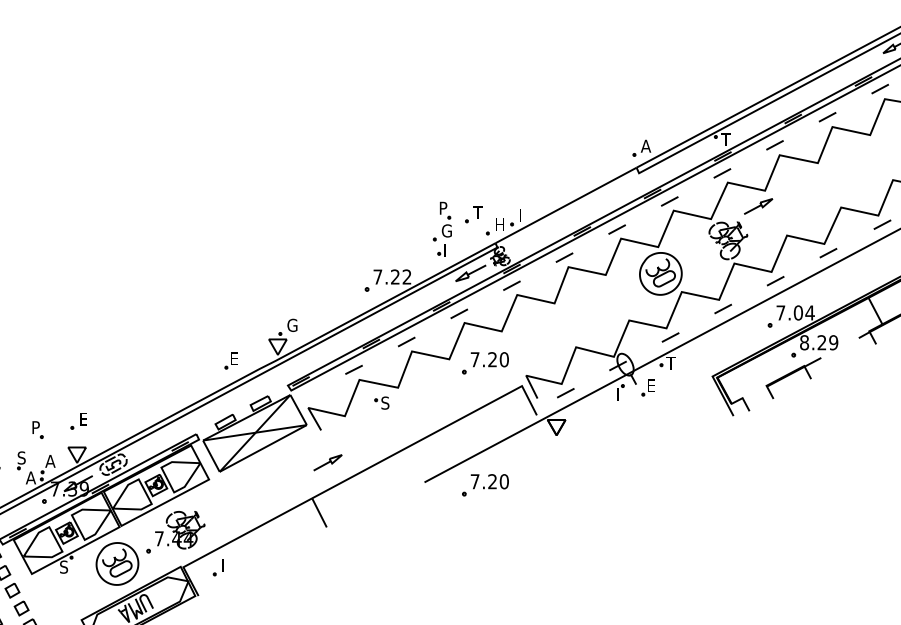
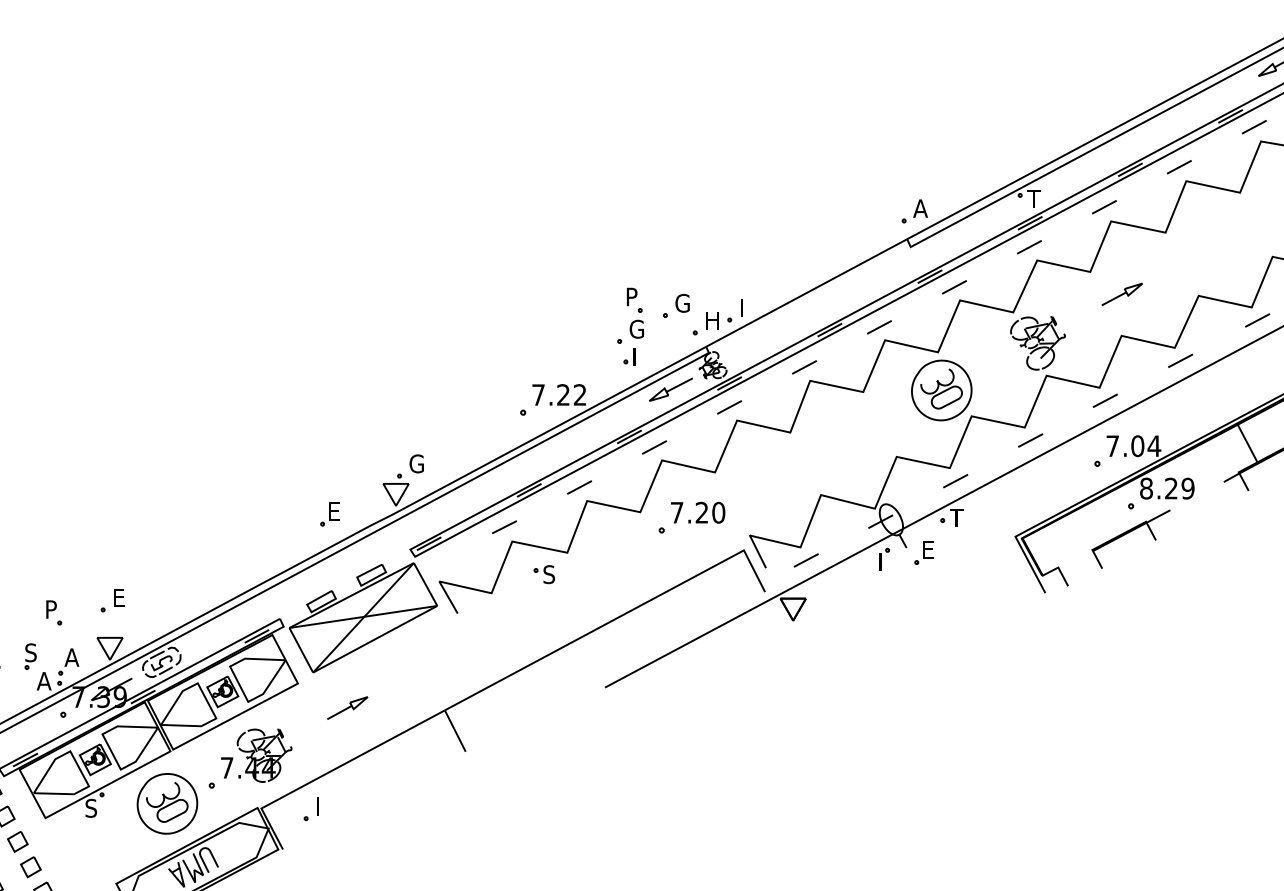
part: (758, 206) -> (1122, 294), moved
text: (478, 212) -> (681, 303), T -> G
part: (327, 462) -> (347, 707), moved
part: (485, 485) -> (691, 692), removed

